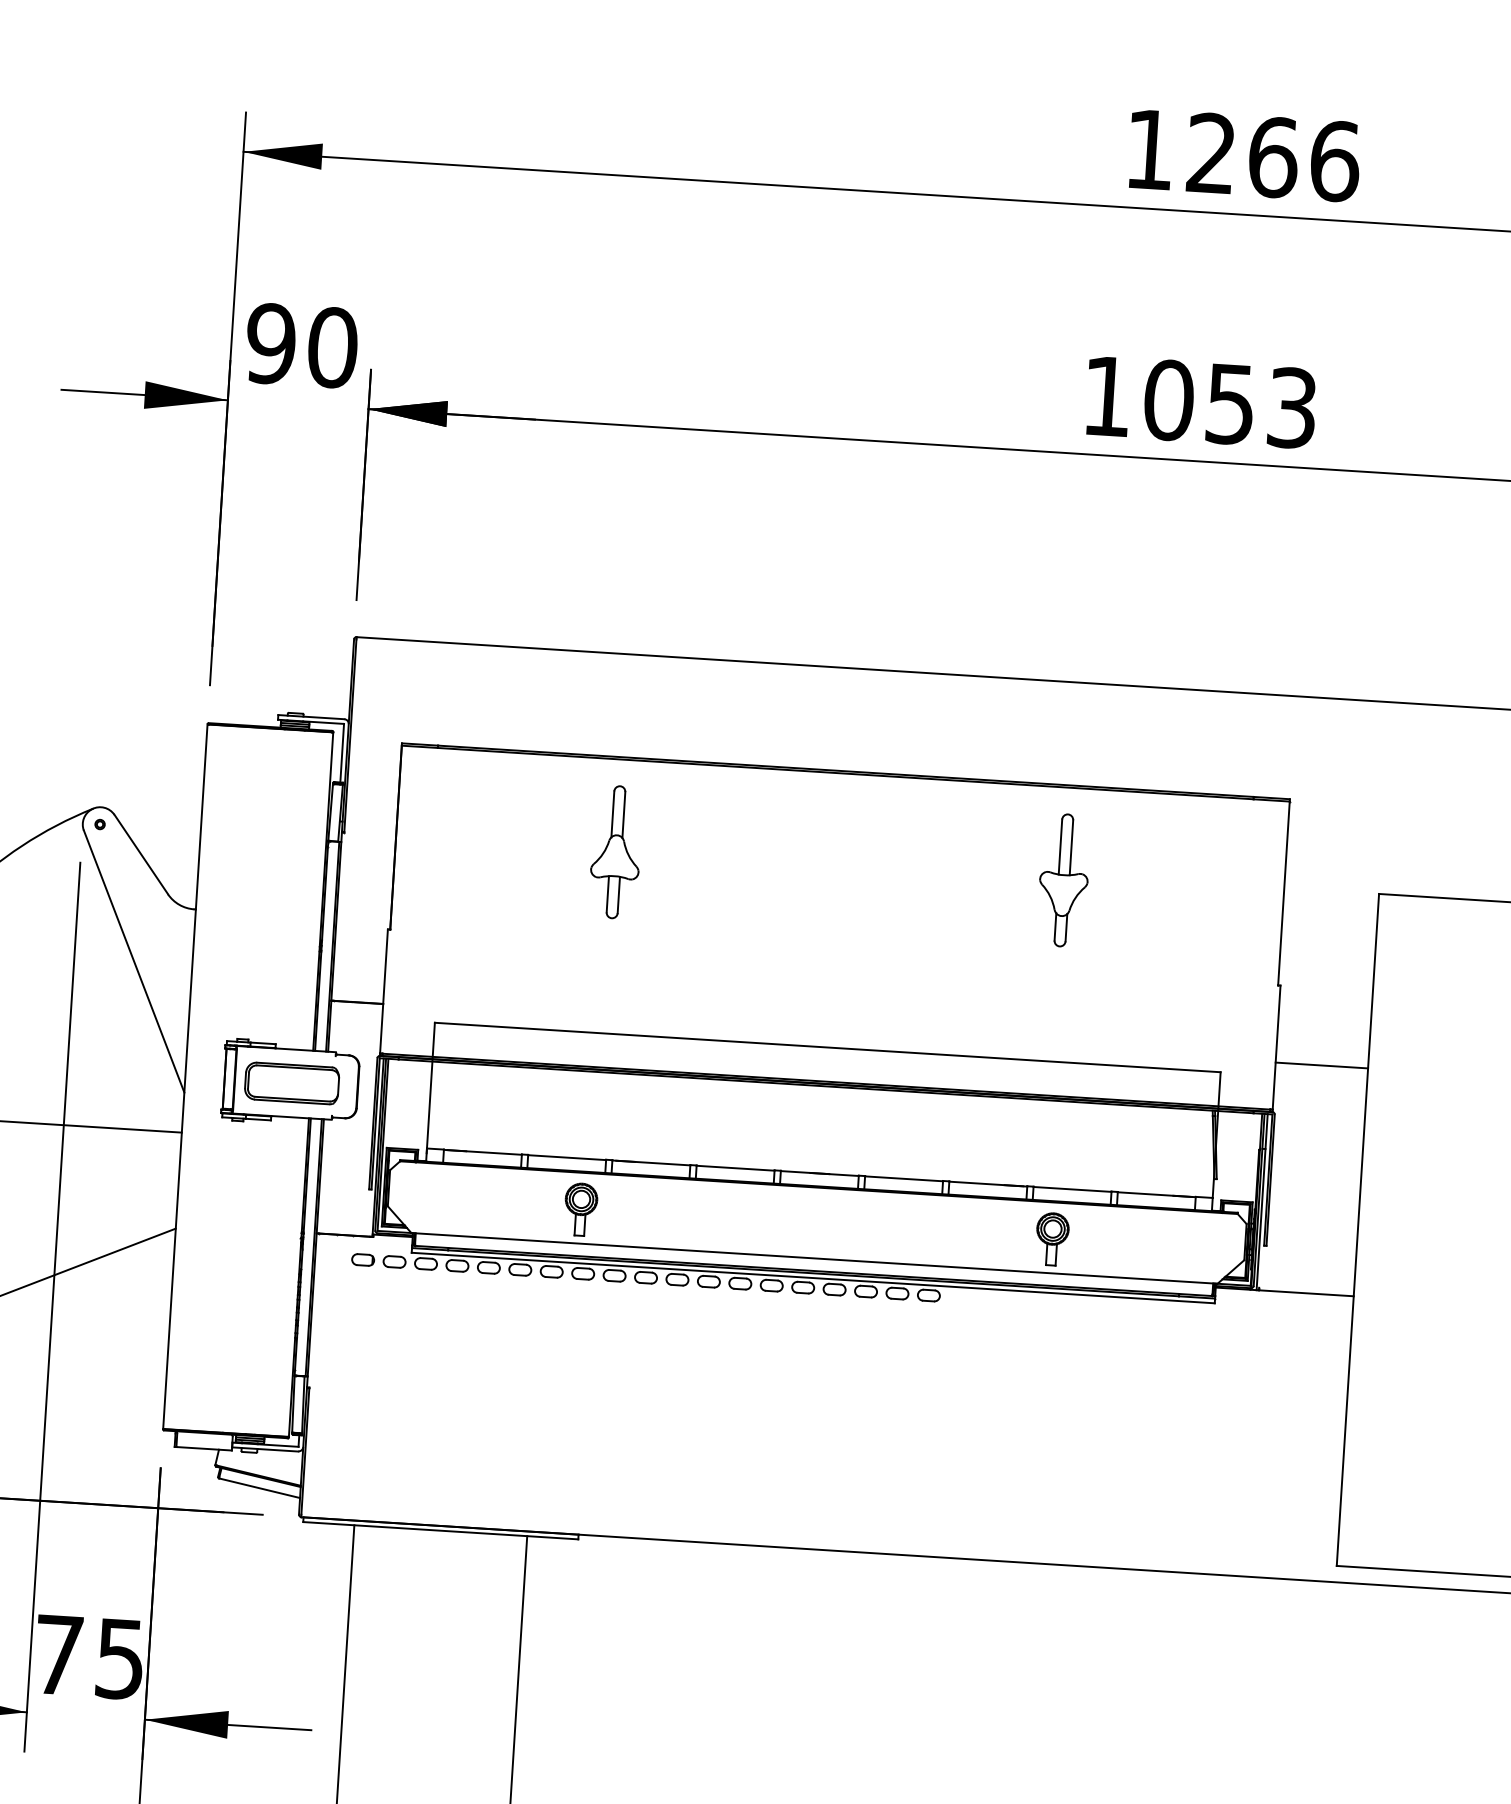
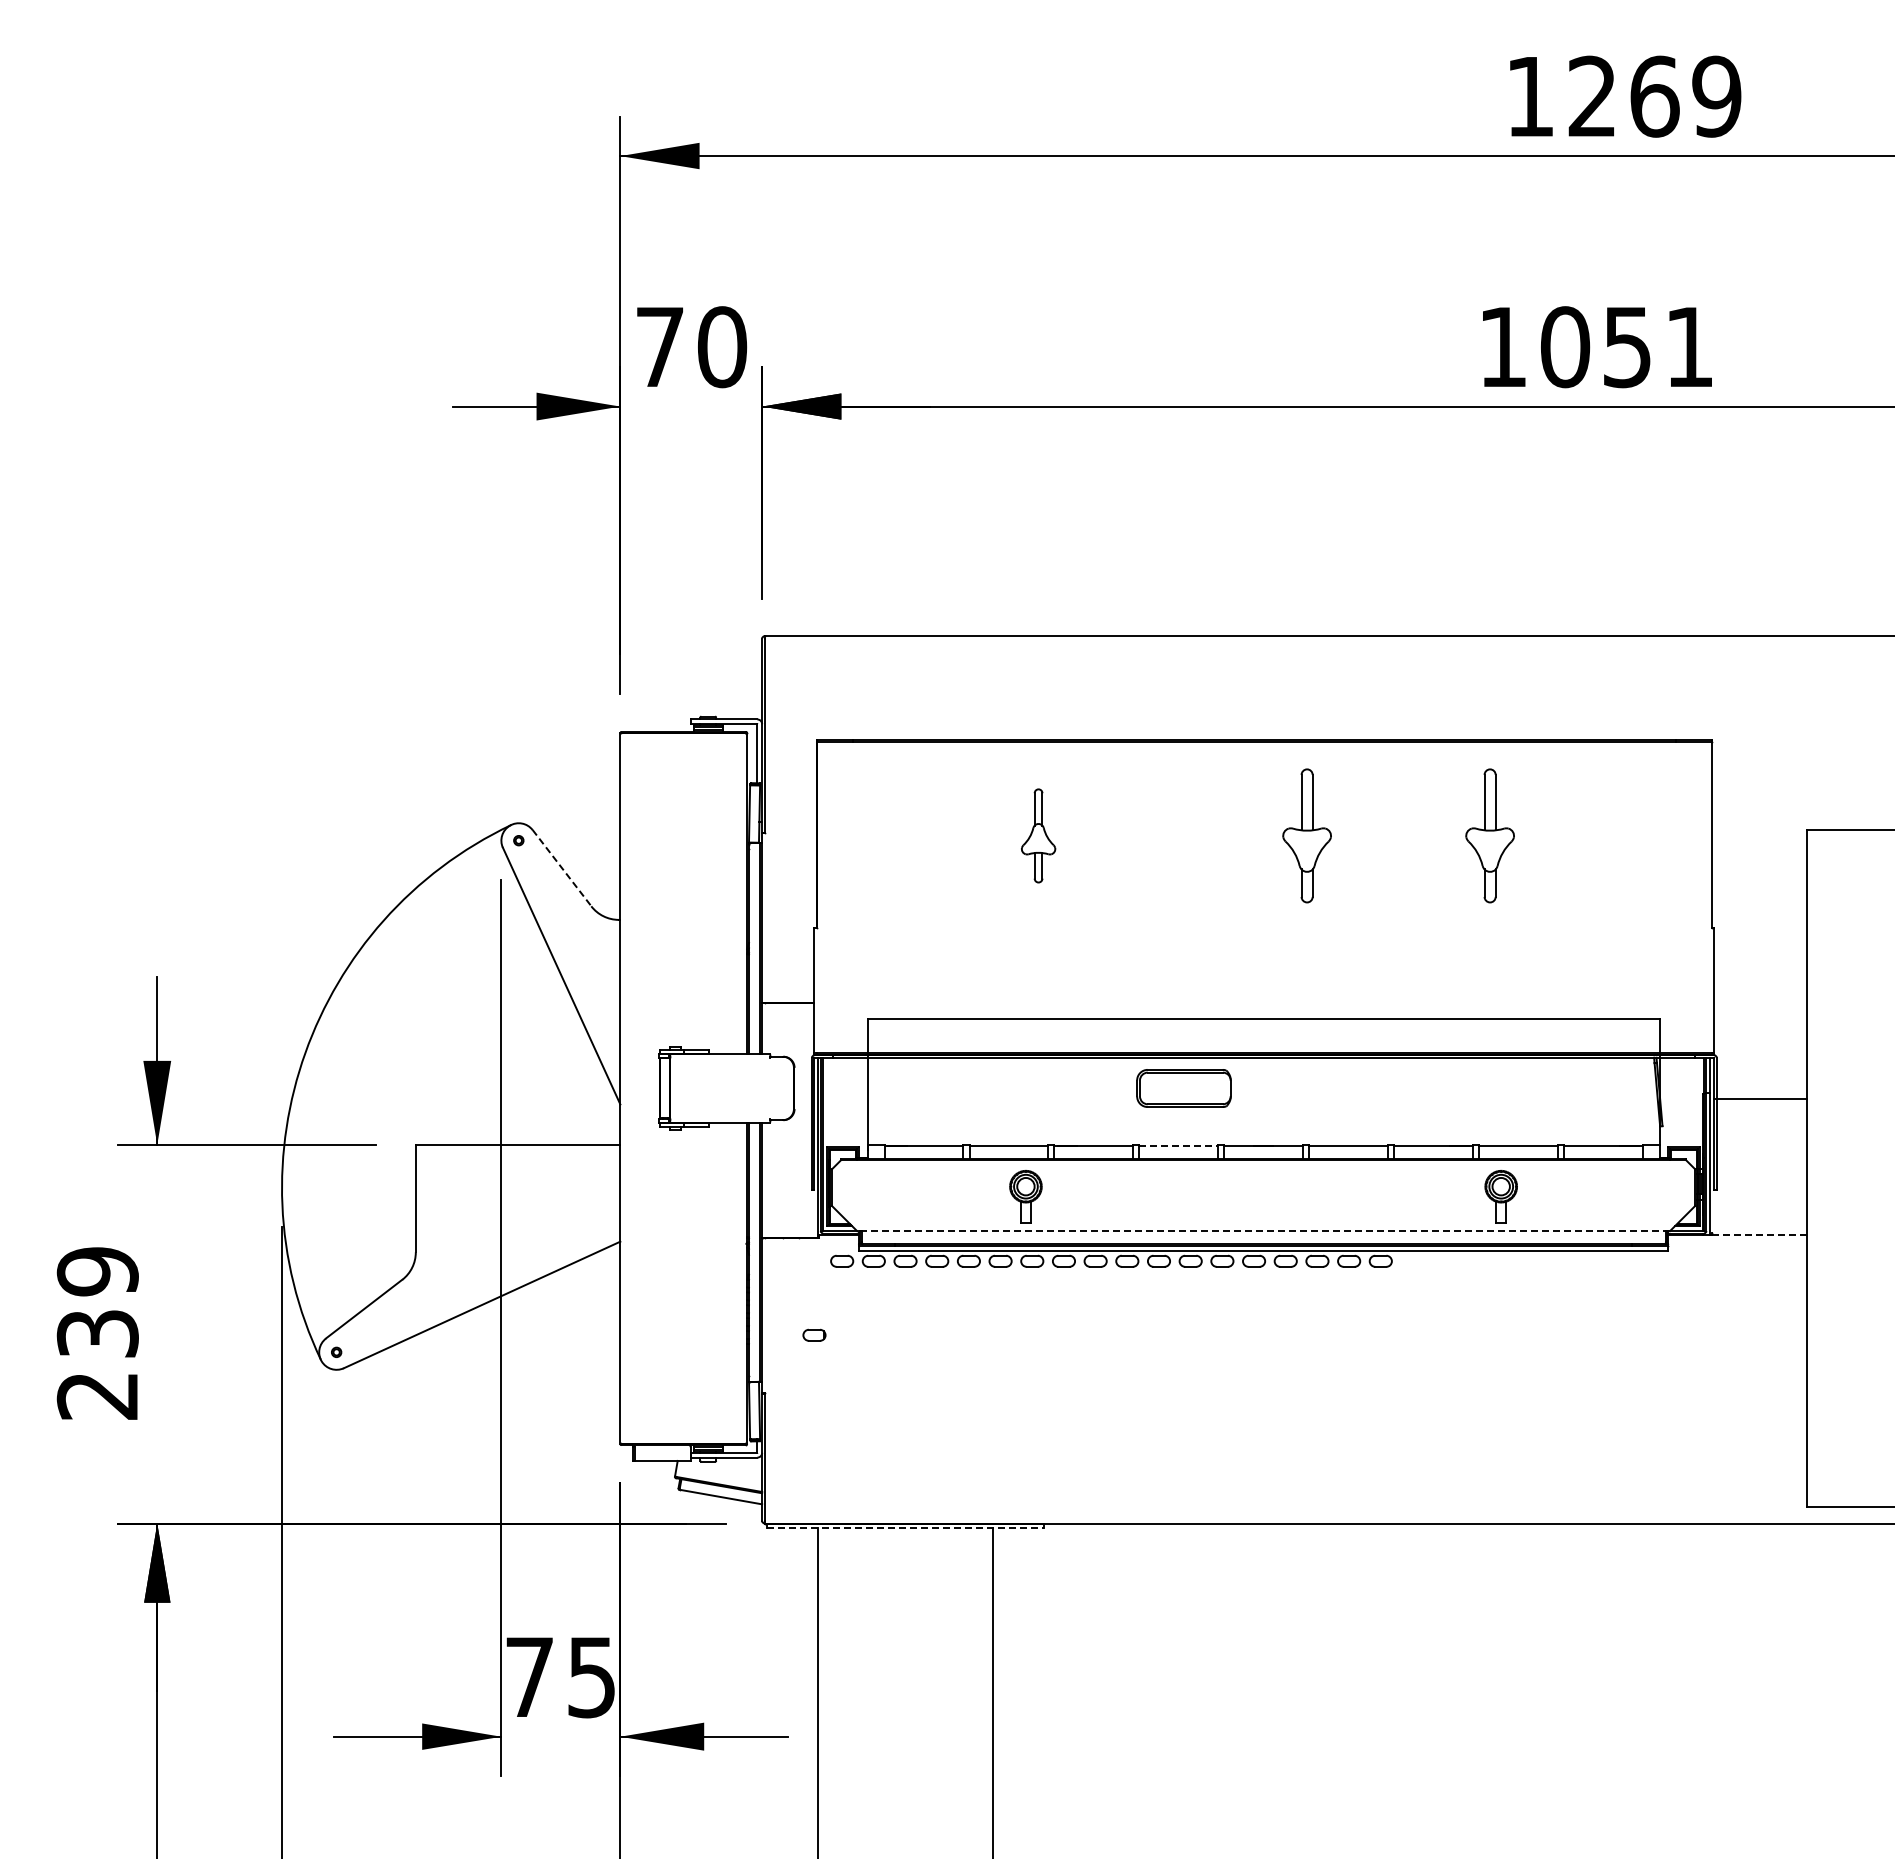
text: (1335, 161) -> (1717, 96), 1266 -> 1269
text: (270, 344) -> (659, 347), 90 -> 70
text: (1292, 408) -> (1689, 347), 1053 -> 1051
part: (615, 851) -> (1038, 835), size x0.7
line: (141, 854) -> (562, 868), solid -> dashed
part: (881, 868) -> (1306, 835), added
line: (1321, 1065) -> (1760, 1099), moved
part: (291, 1083) -> (1183, 1088), moved
line: (736, 1168) -> (1179, 1145), solid -> dashed
line: (814, 1258) -> (1263, 1231), solid -> dashed
part: (363, 1259) -> (814, 1334), moved
line: (1306, 1293) -> (1759, 1235), solid -> dashed
line: (440, 1530) -> (905, 1528), solid -> dashed

